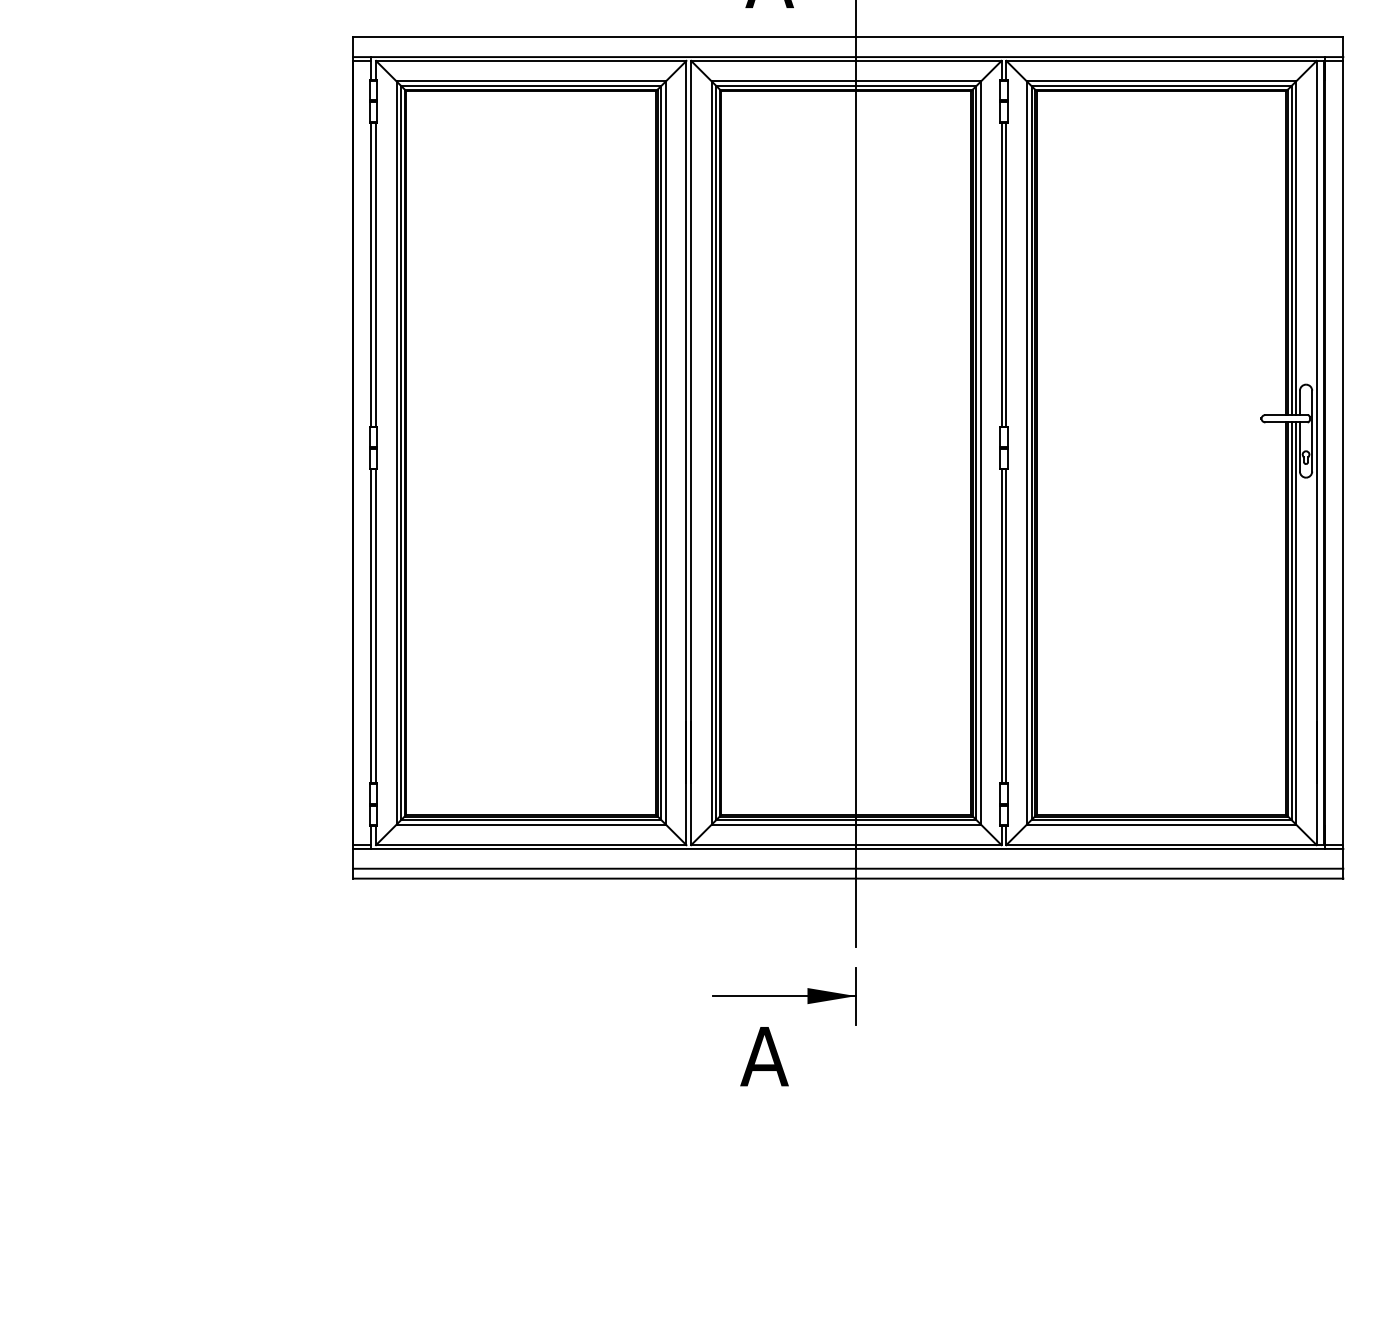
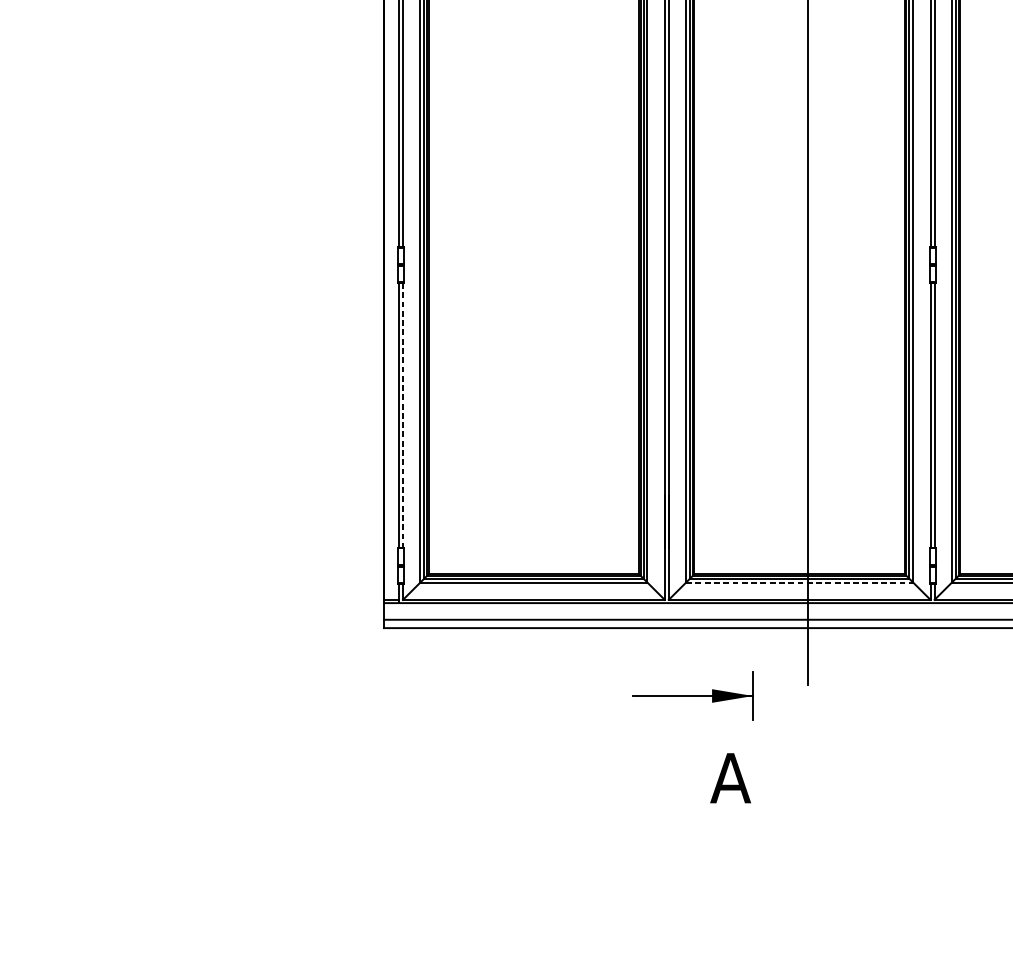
line: (376, 626) -> (403, 415), solid -> dashed
line: (846, 824) -> (799, 582), solid -> dashed
part: (784, 996) -> (692, 696), moved

